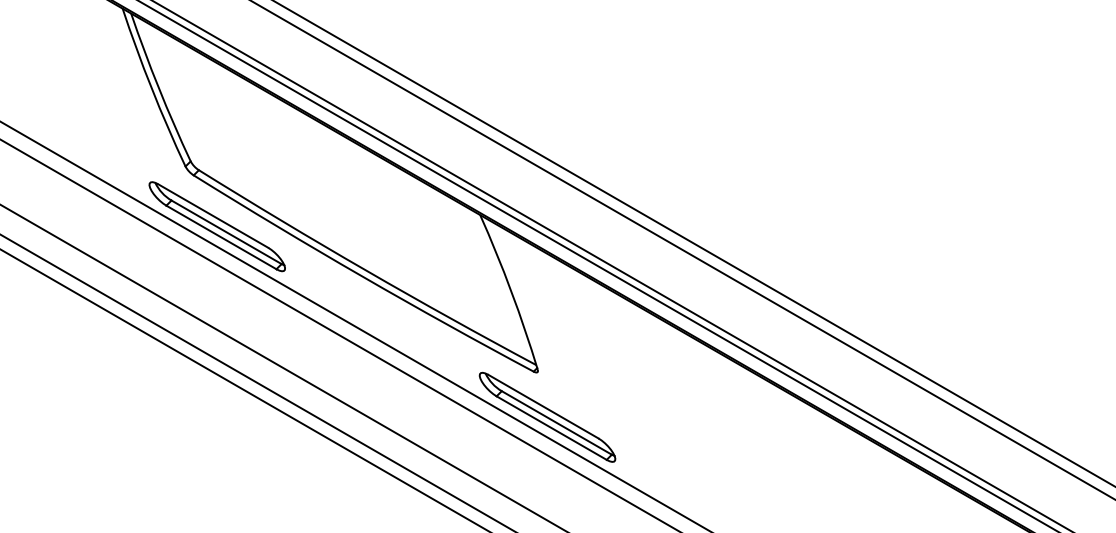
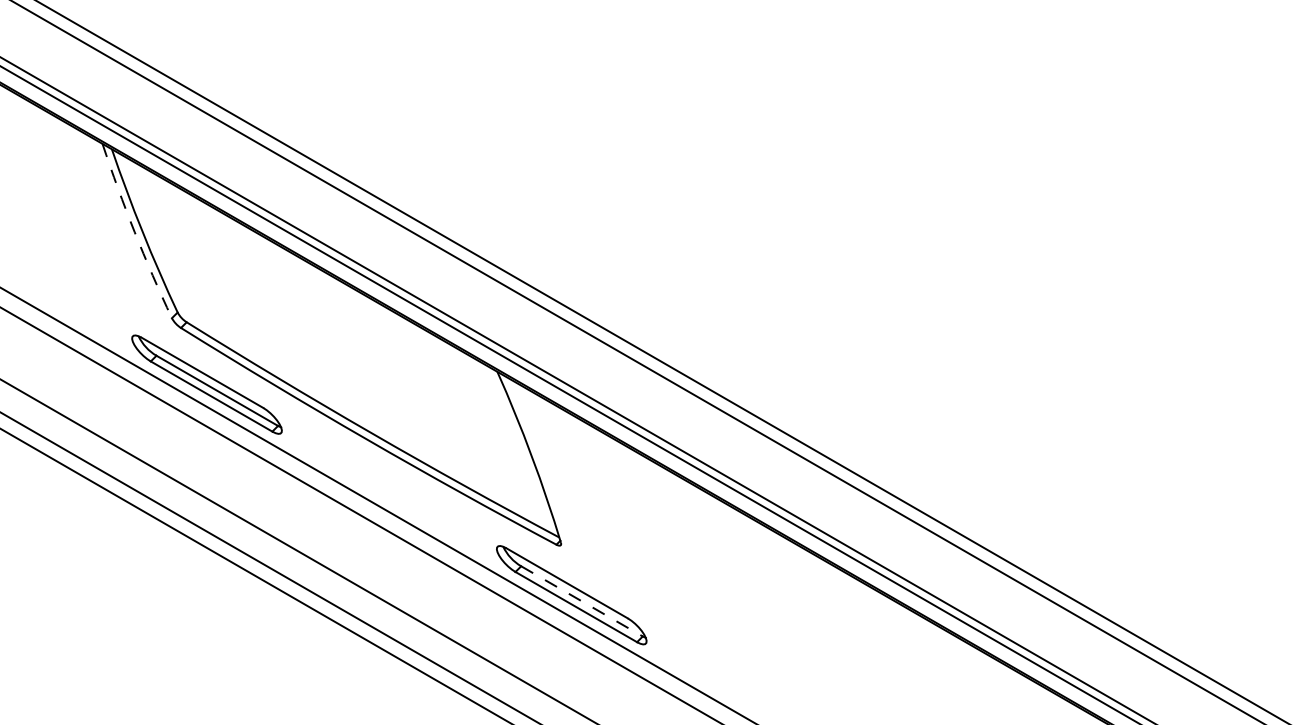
arc: (151, 88) -> (134, 232), solid -> dashed
line: (557, 423) -> (582, 601), solid -> dashed

